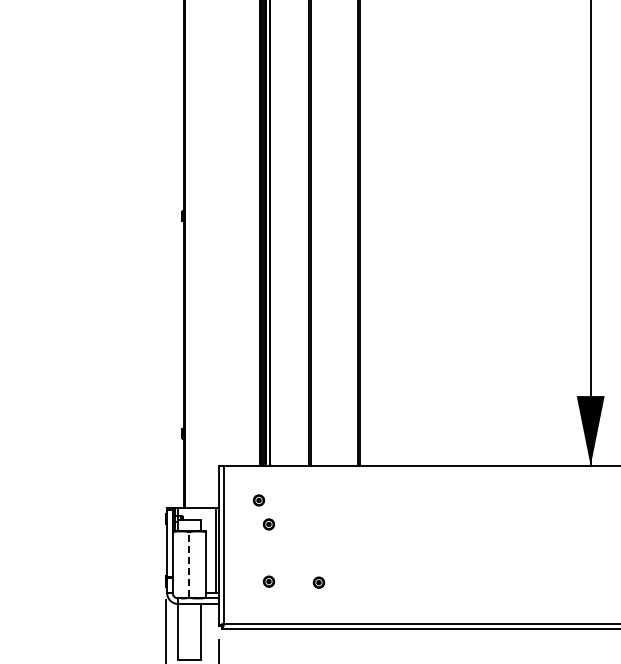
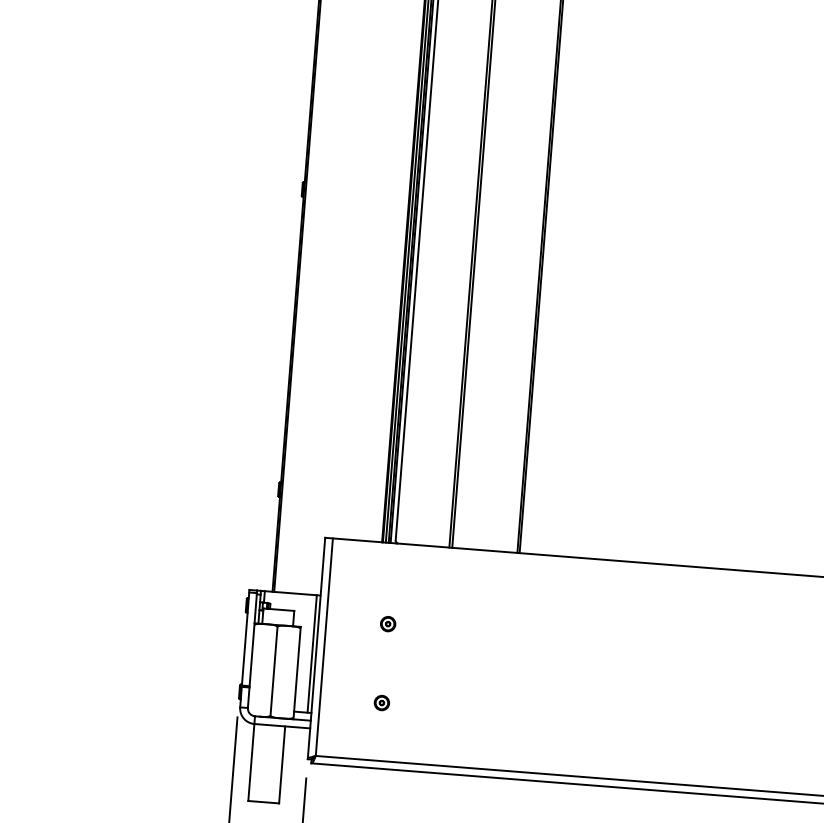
part: (258, 500) -> (376, 589), removed
line: (189, 564) -> (274, 670), dashed -> solid
part: (318, 582) -> (450, 709), removed

